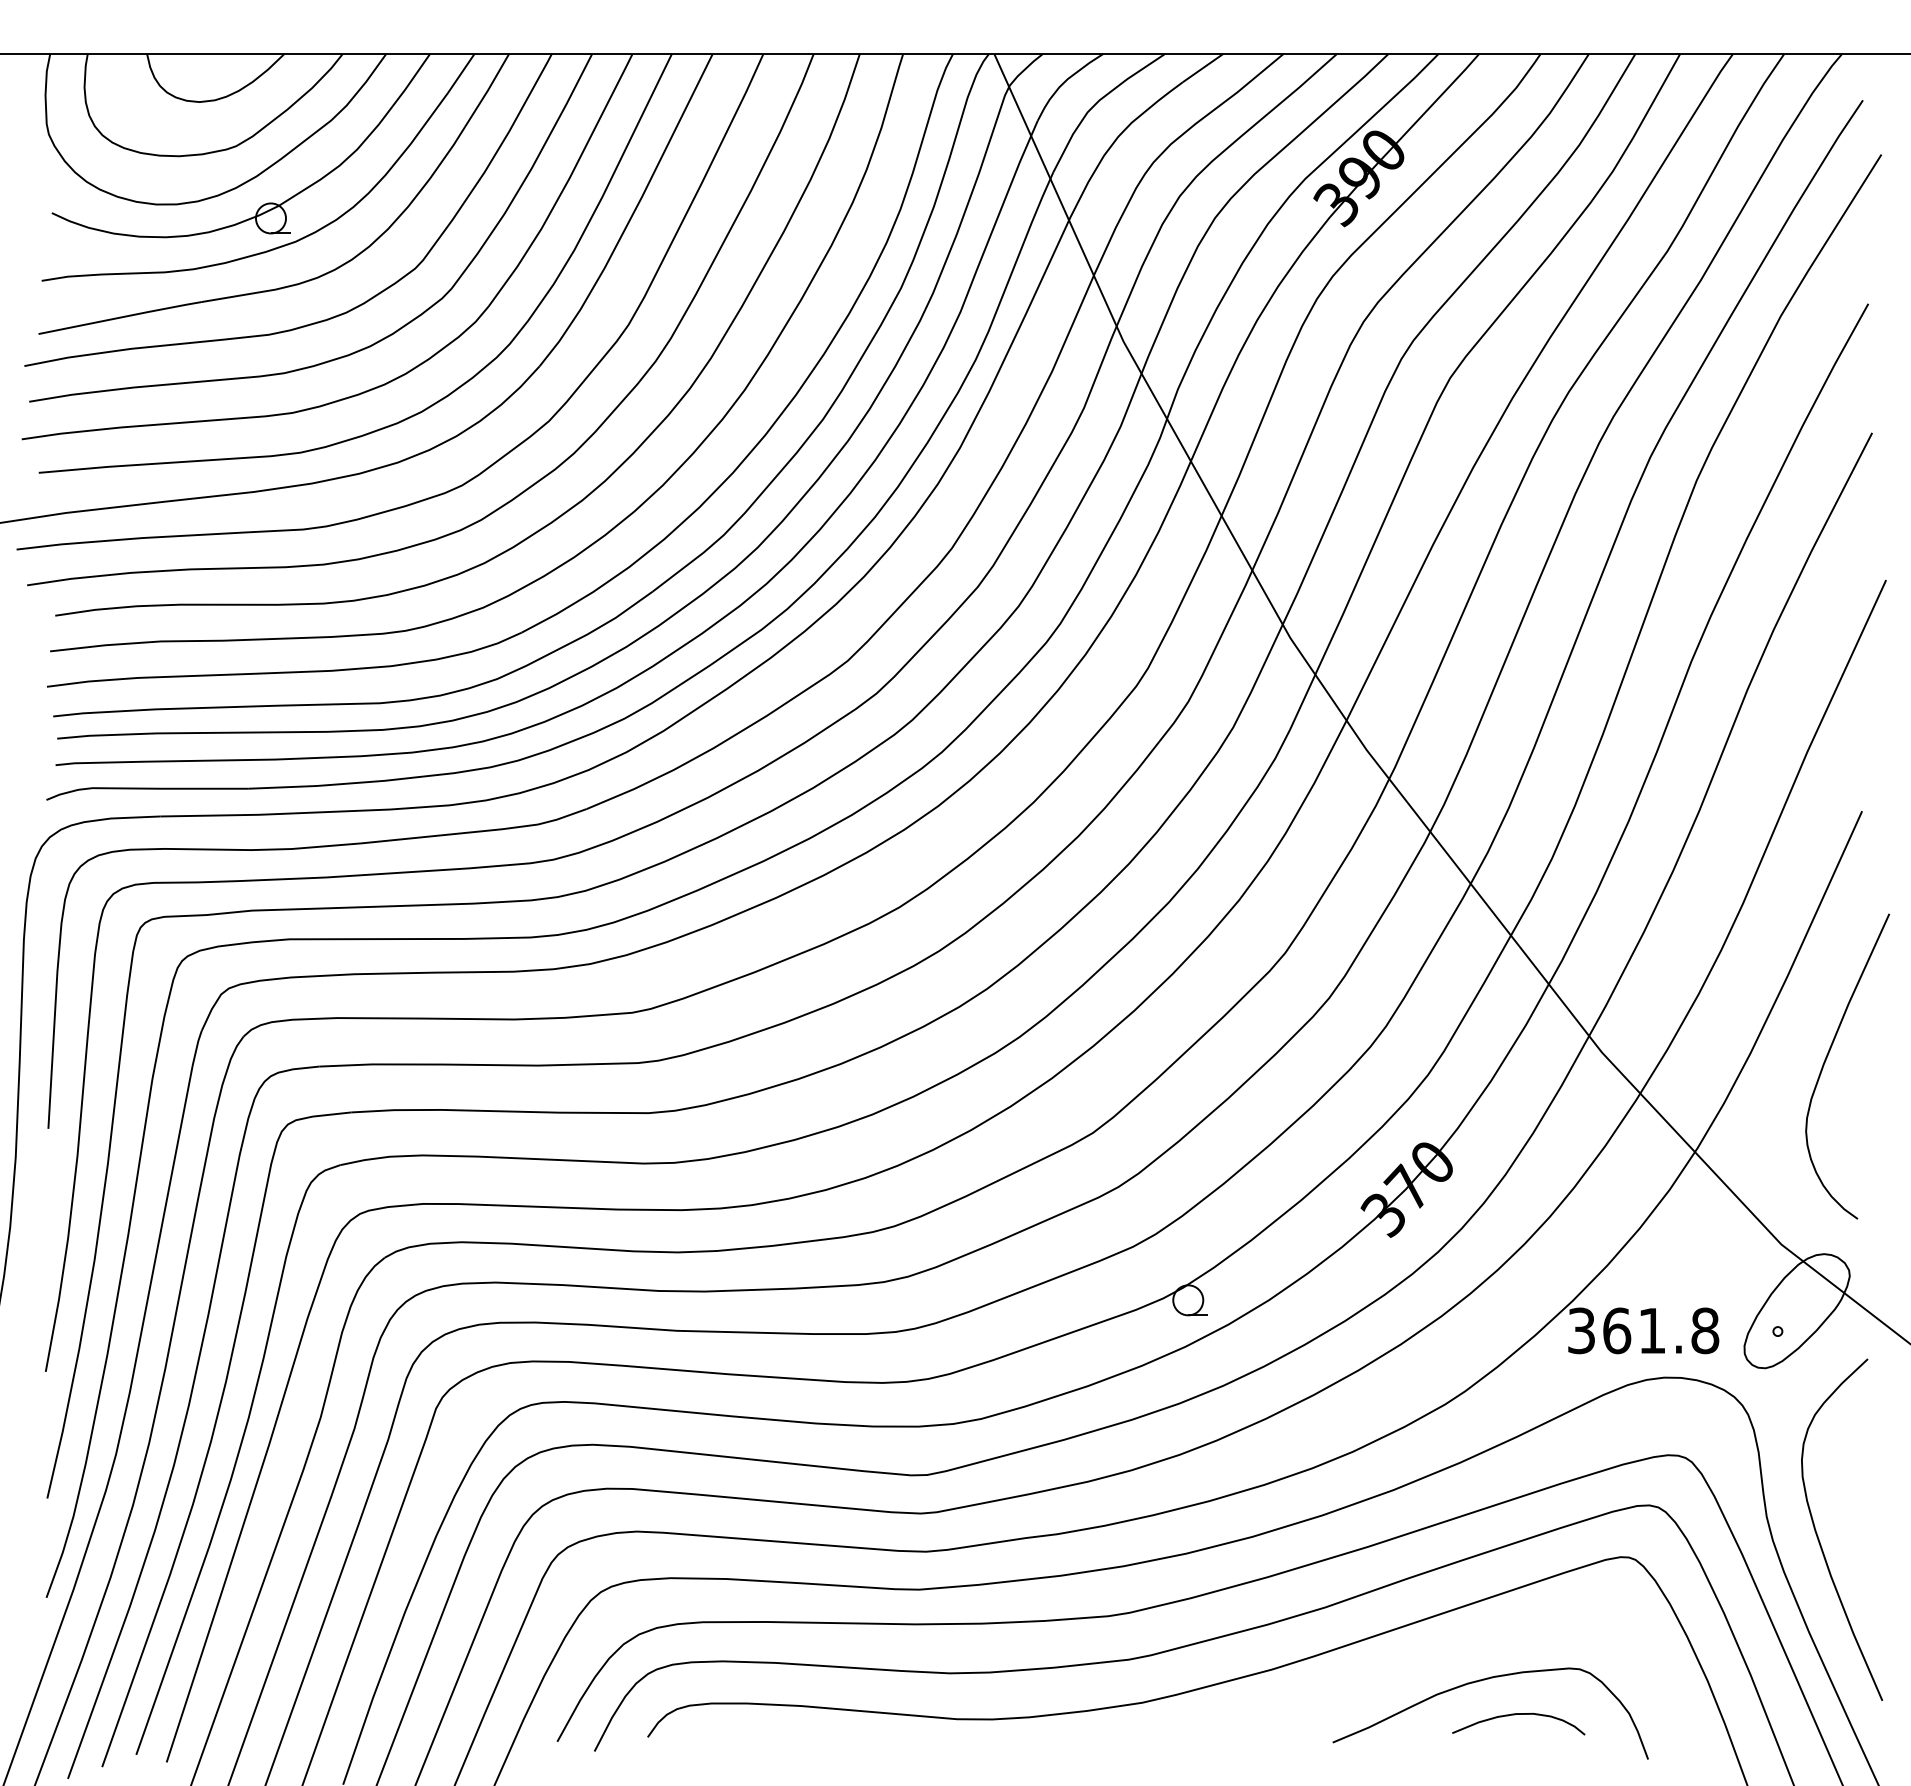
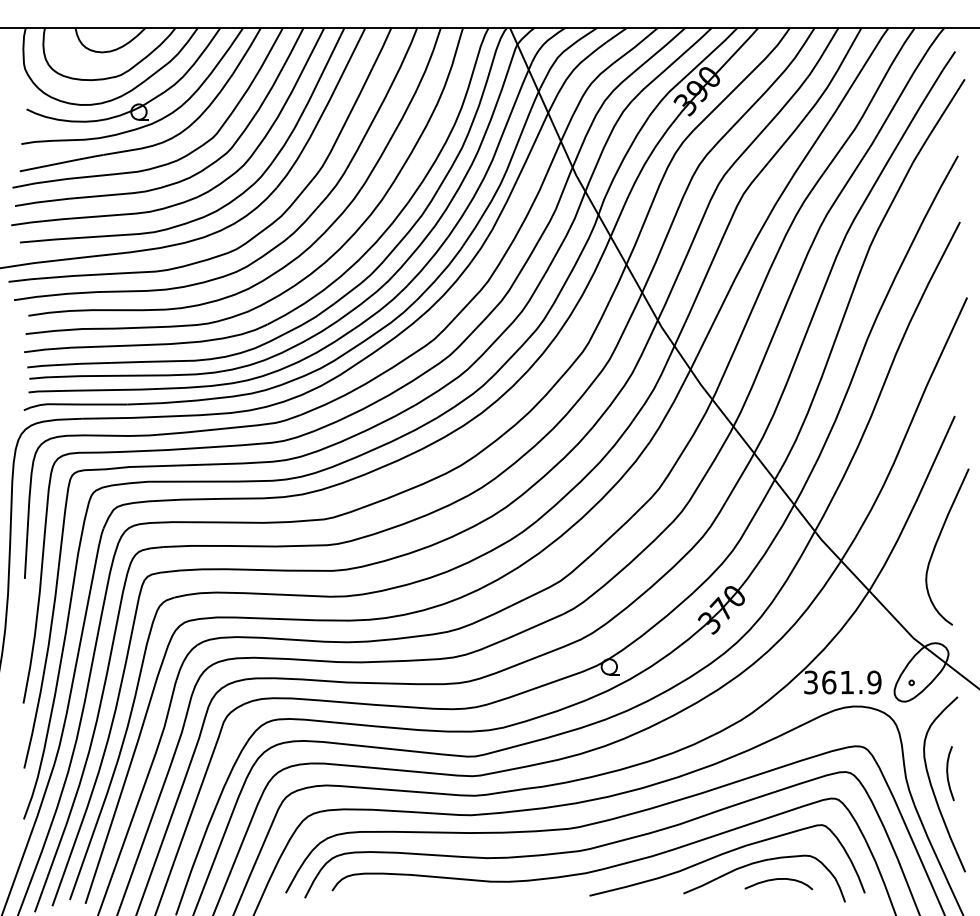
text: (1705, 1330) -> (874, 682), 361.8 -> 361.9
curve: (1849, 1508) -> (948, 773), added
curve: (1412, 1666) -> (724, 854), added

